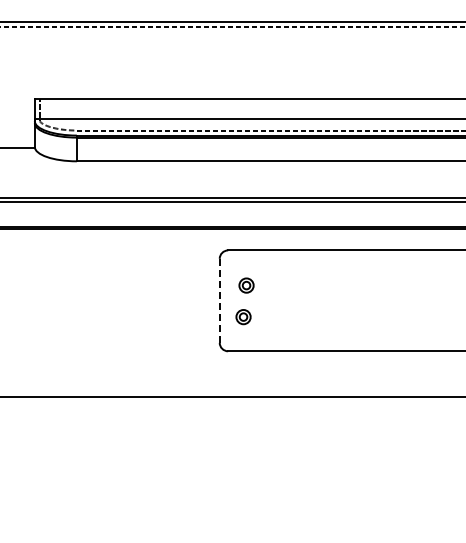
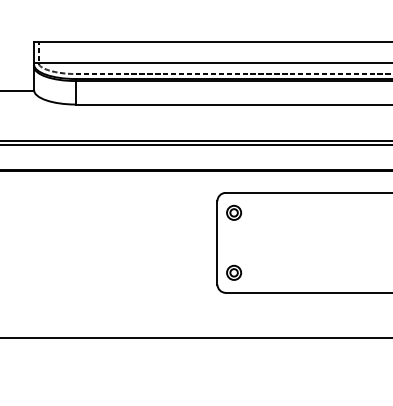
part: (246, 285) -> (234, 212), moved
line: (219, 301) -> (217, 243), dashed -> solid
part: (243, 317) -> (234, 273), moved

